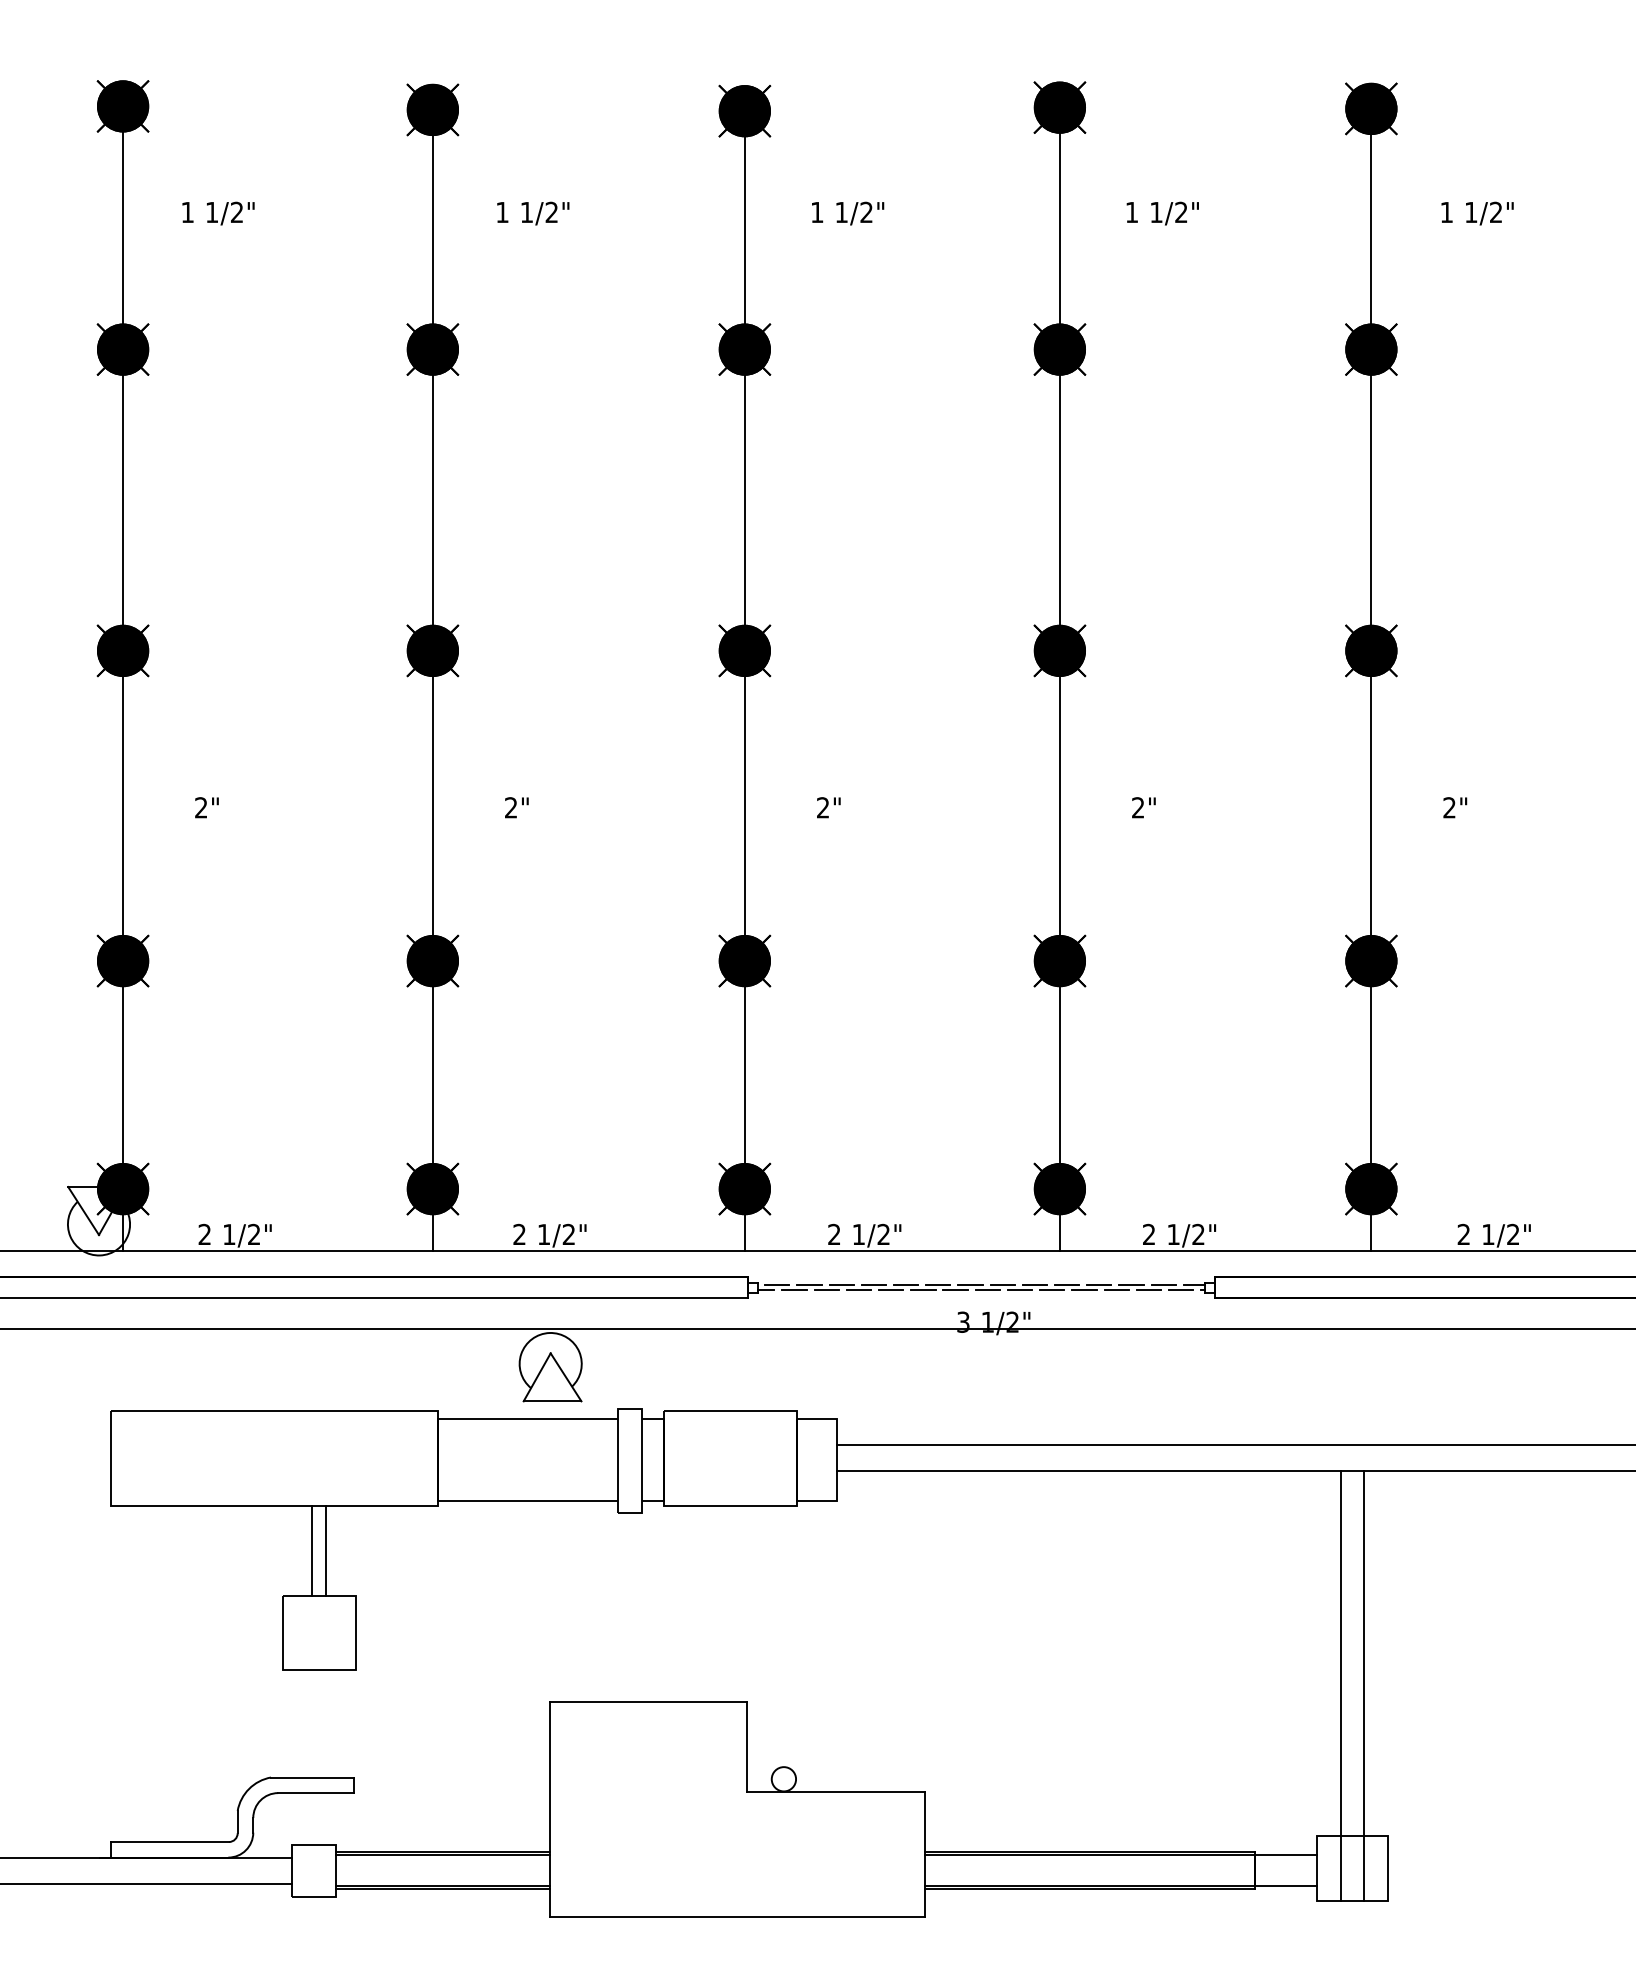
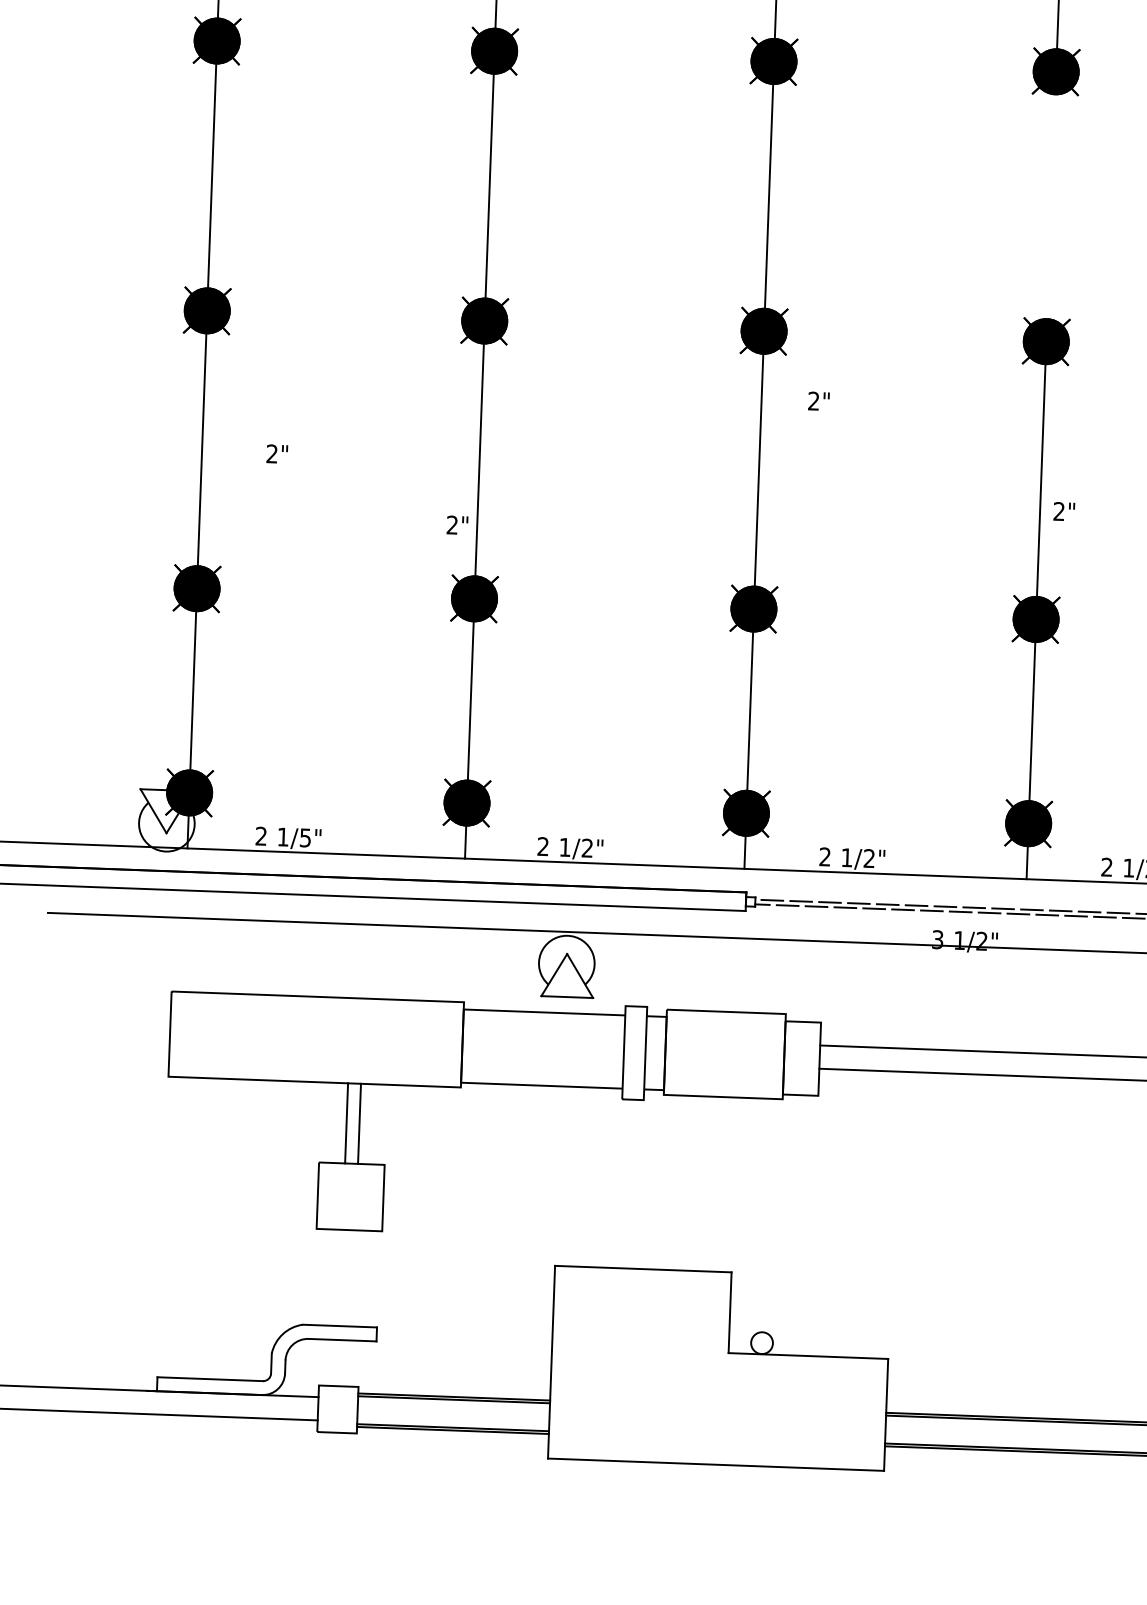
line: (1059, 499) -> (1050, 206), removed
text: (516, 807) -> (457, 525), moved
text: (828, 807) -> (818, 401), moved
text: (1143, 807) -> (1063, 511), moved
text: (254, 1234) -> (305, 837), 1/2" -> 1/5"

